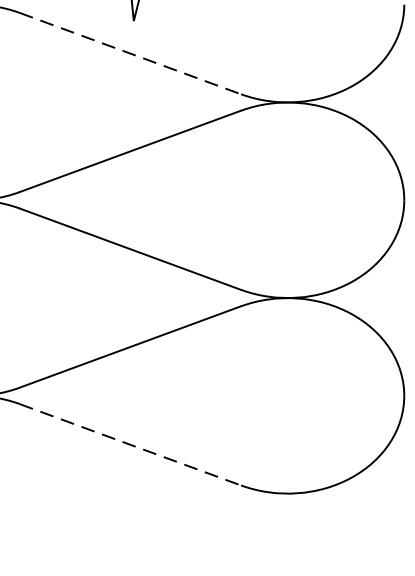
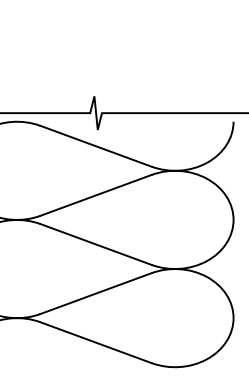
line: (131, 54) -> (96, 146), dashed -> solid
line: (131, 444) -> (96, 342), dashed -> solid

